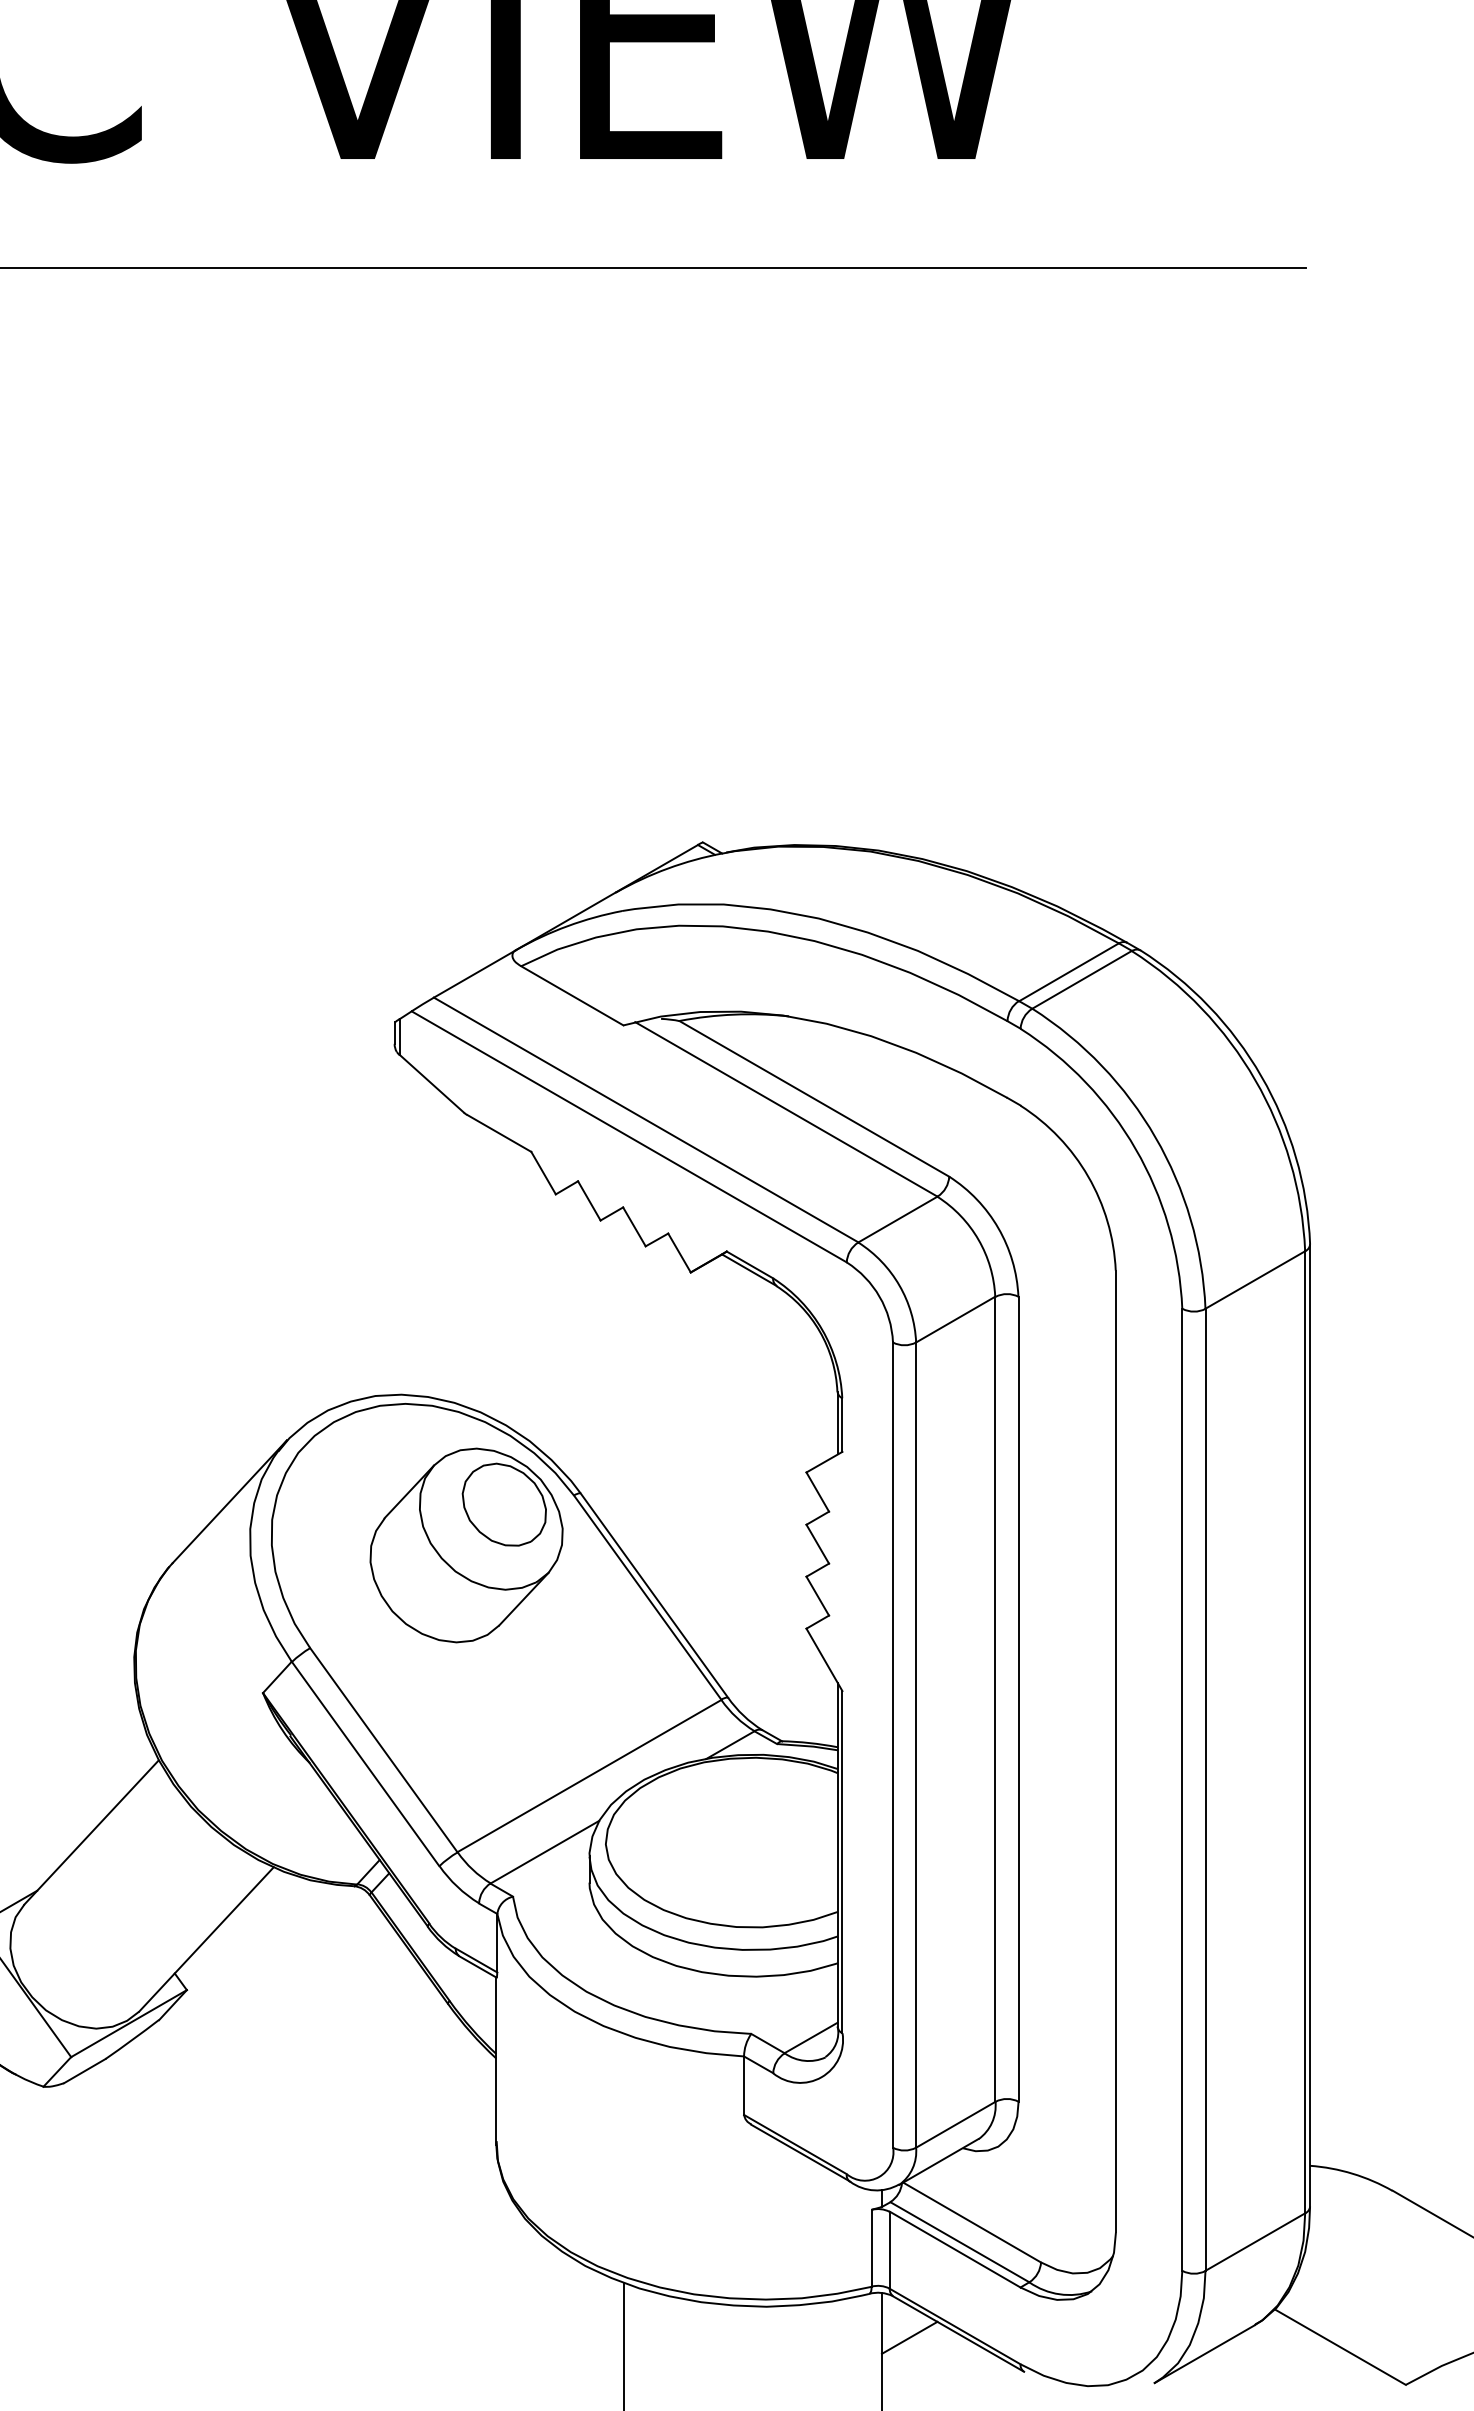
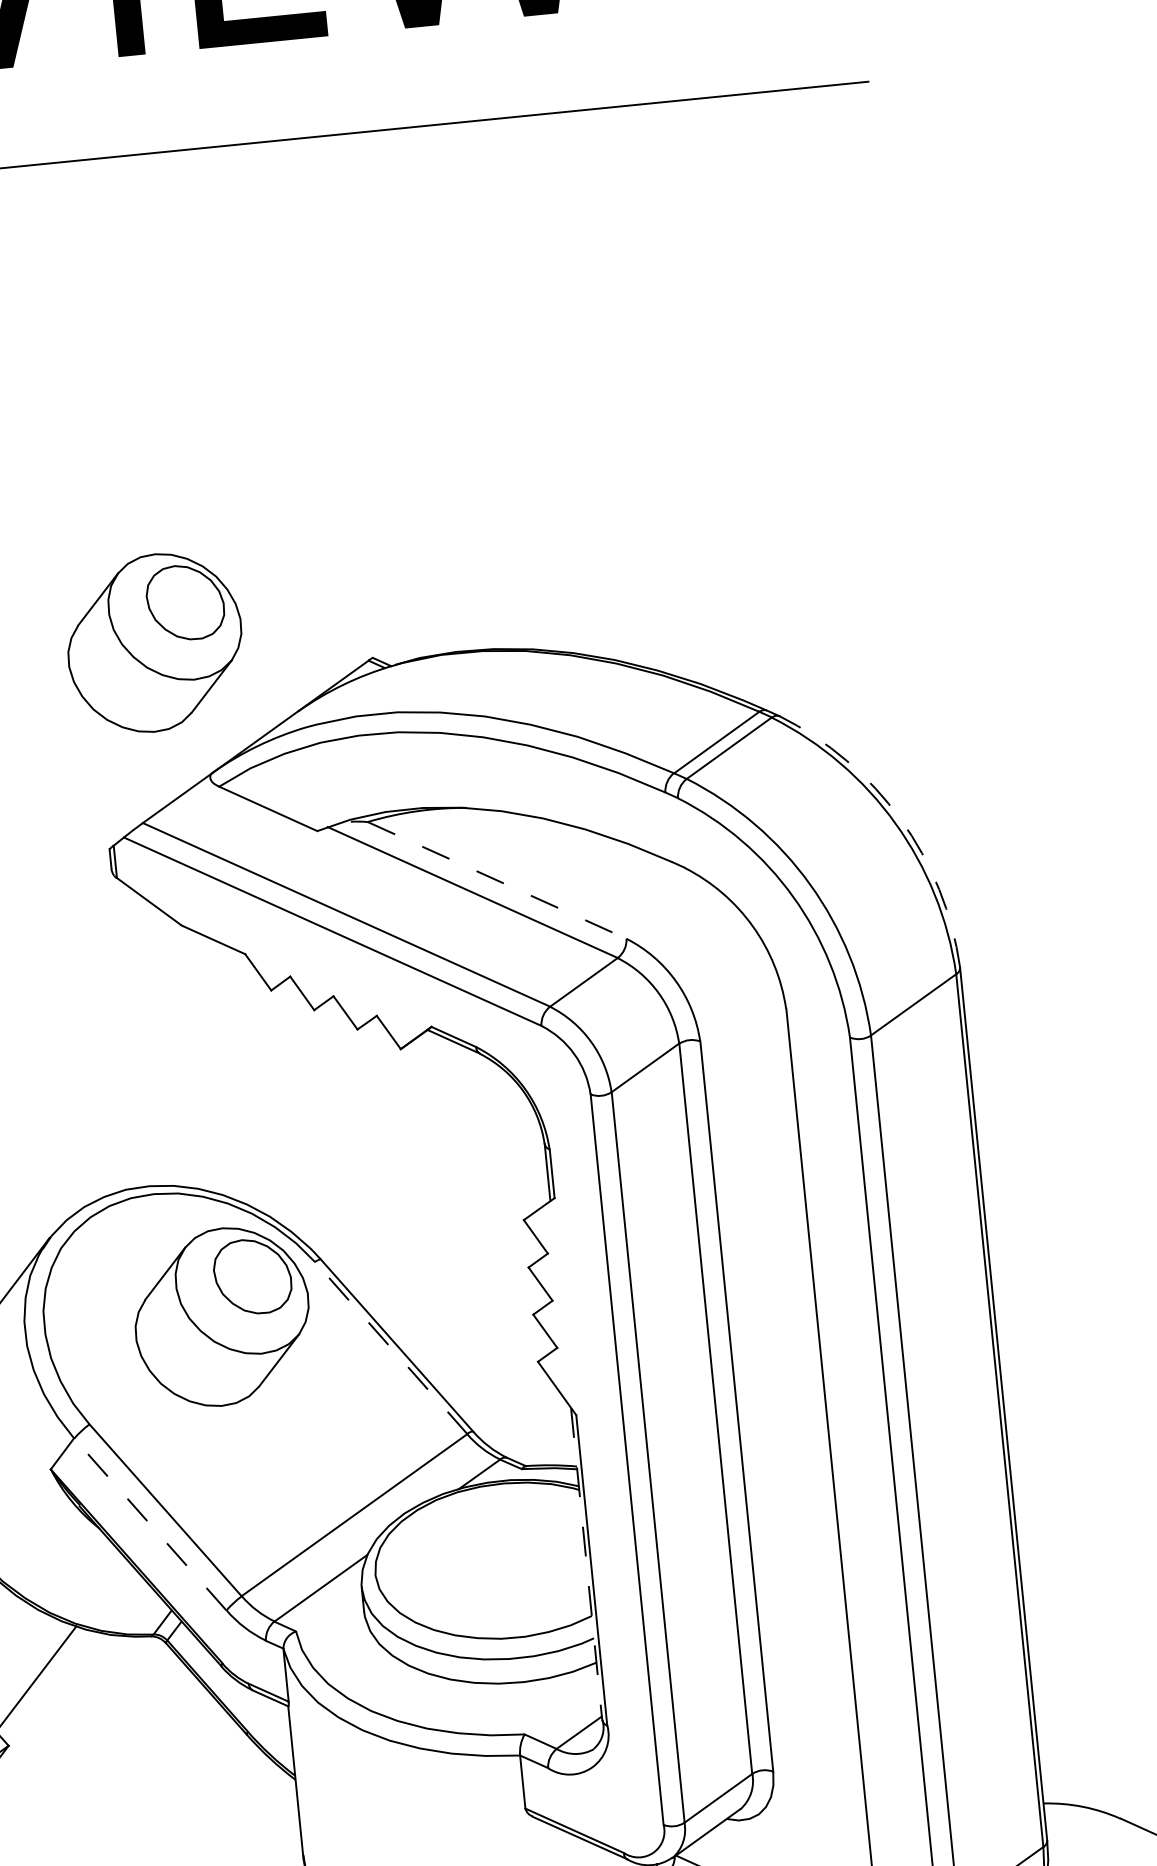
part: (466, 802) -> (154, 643), added
arc: (1261, 1076) -> (900, 819), solid -> dashed
line: (814, 1098) -> (497, 880), solid -> dashed
line: (647, 1597) -> (390, 1347), solid -> dashed
line: (365, 1763) -> (150, 1524), solid -> dashed
line: (837, 1854) -> (586, 1563), solid -> dashed

